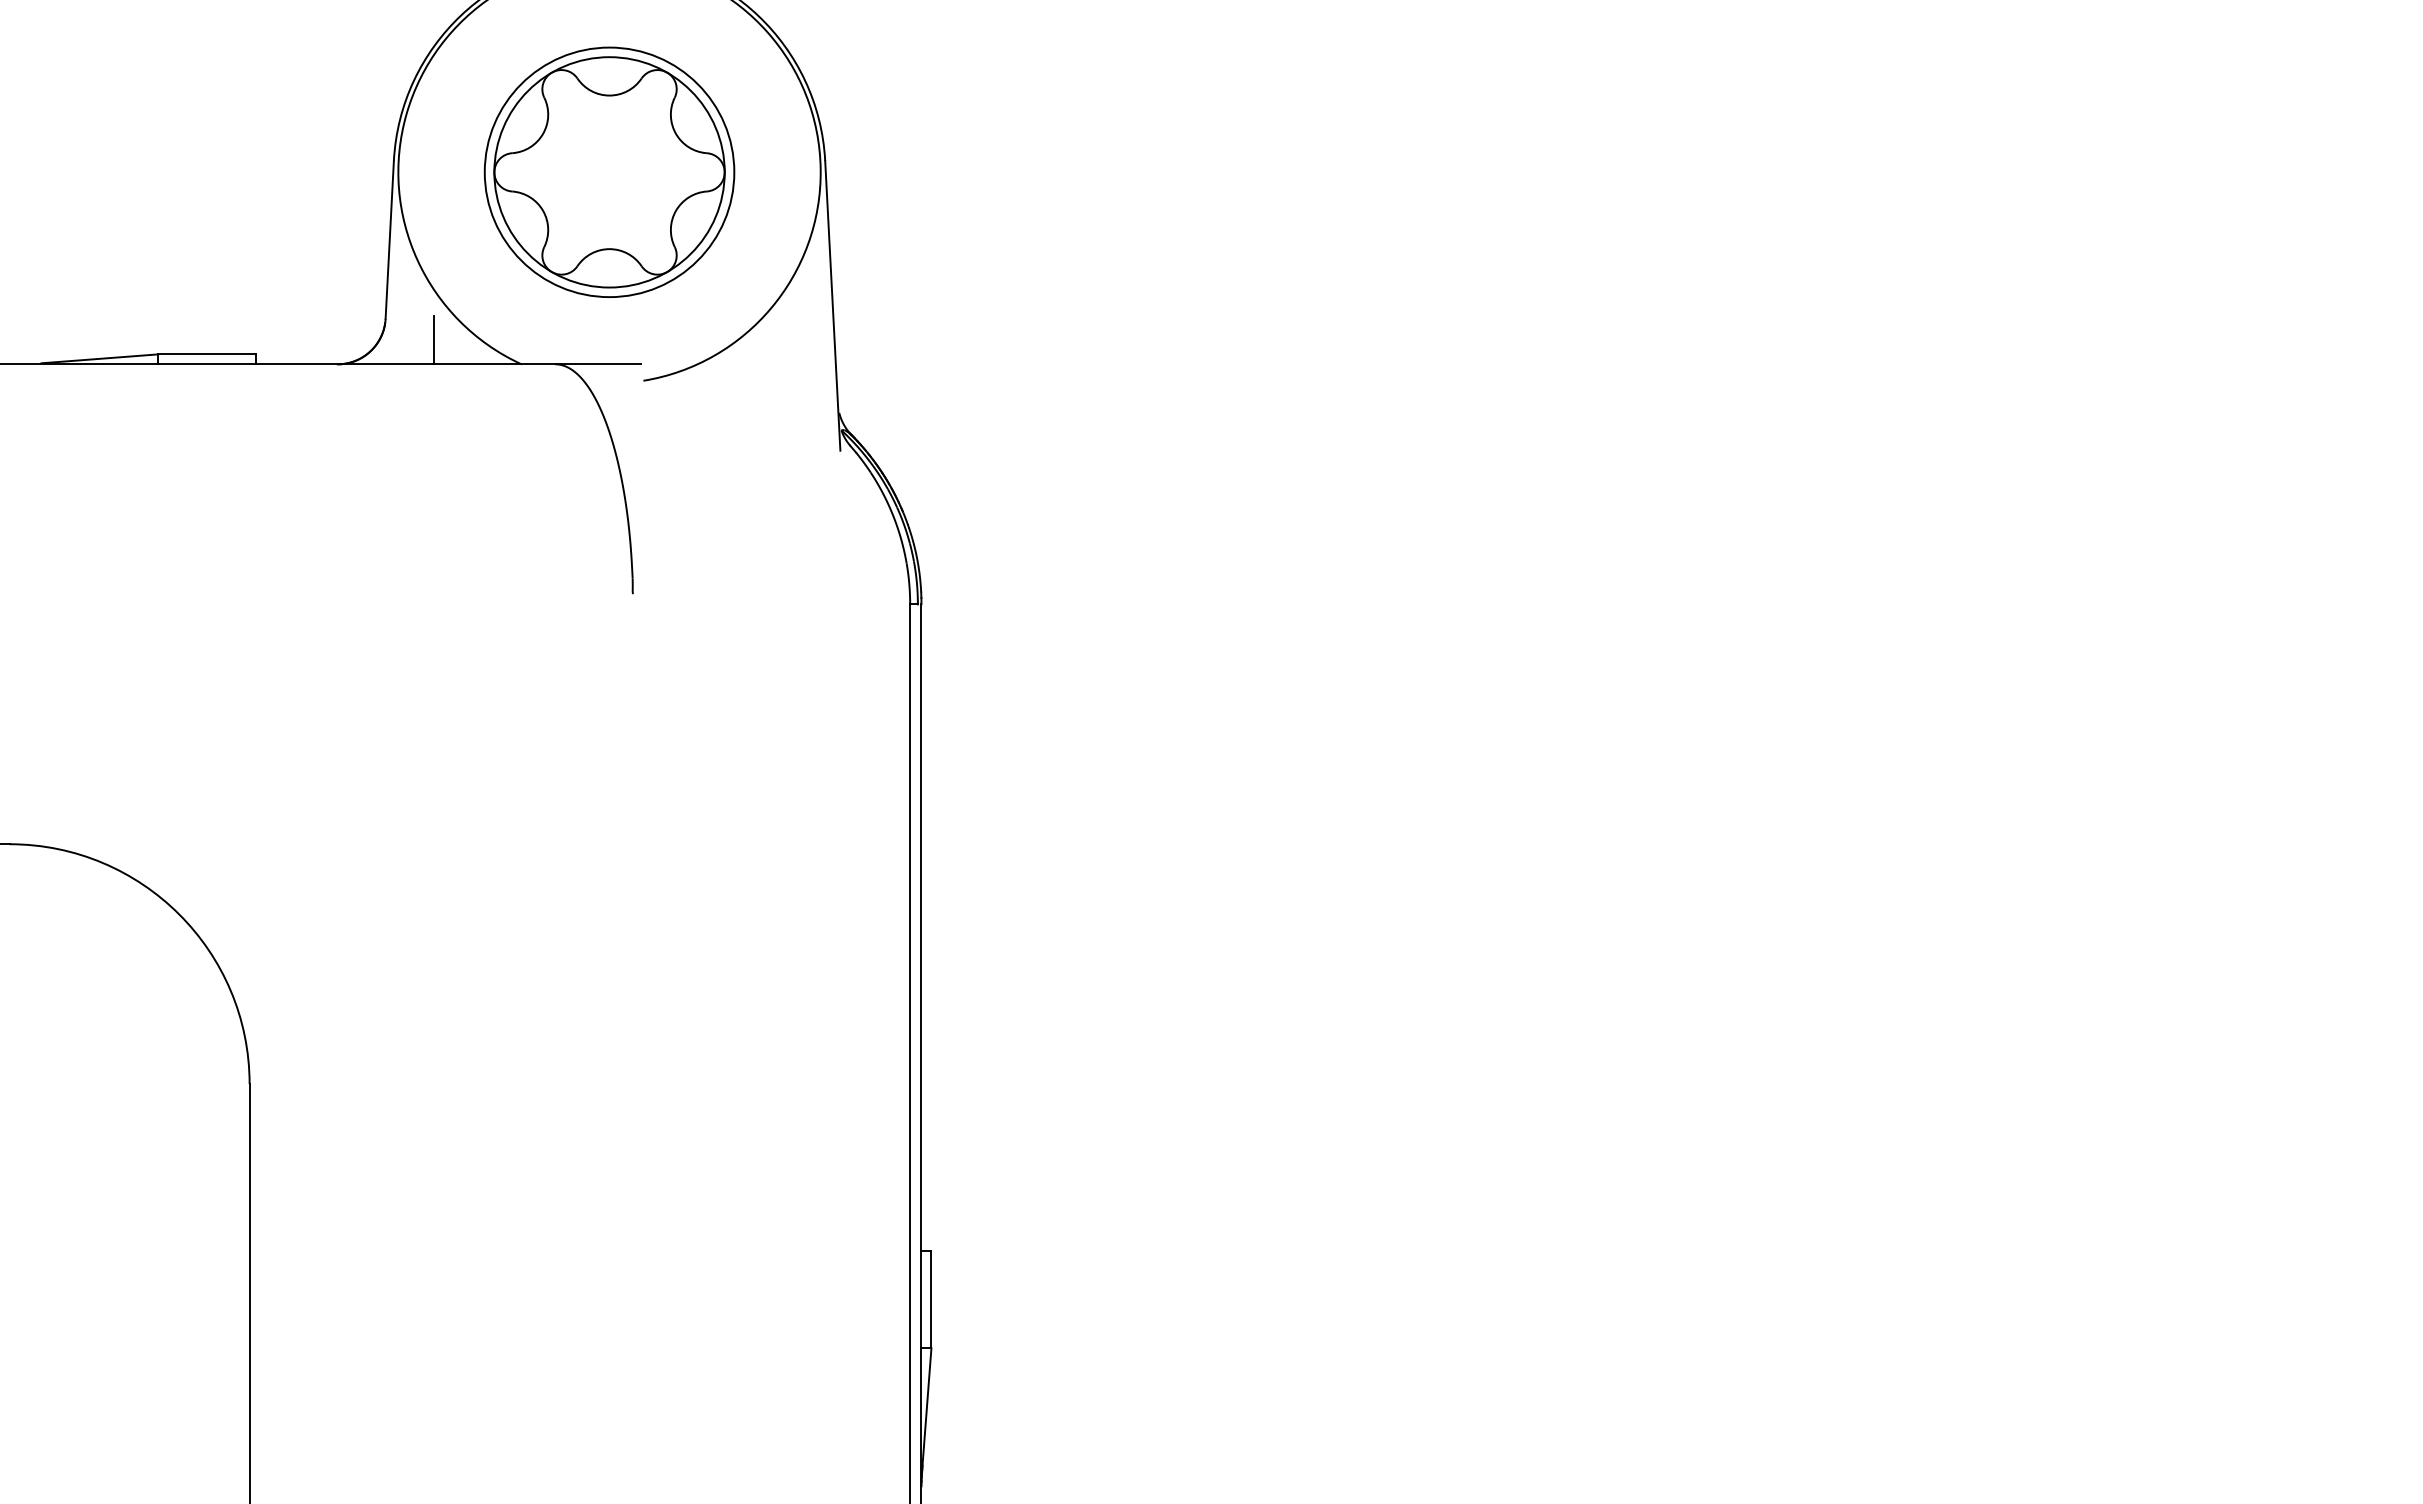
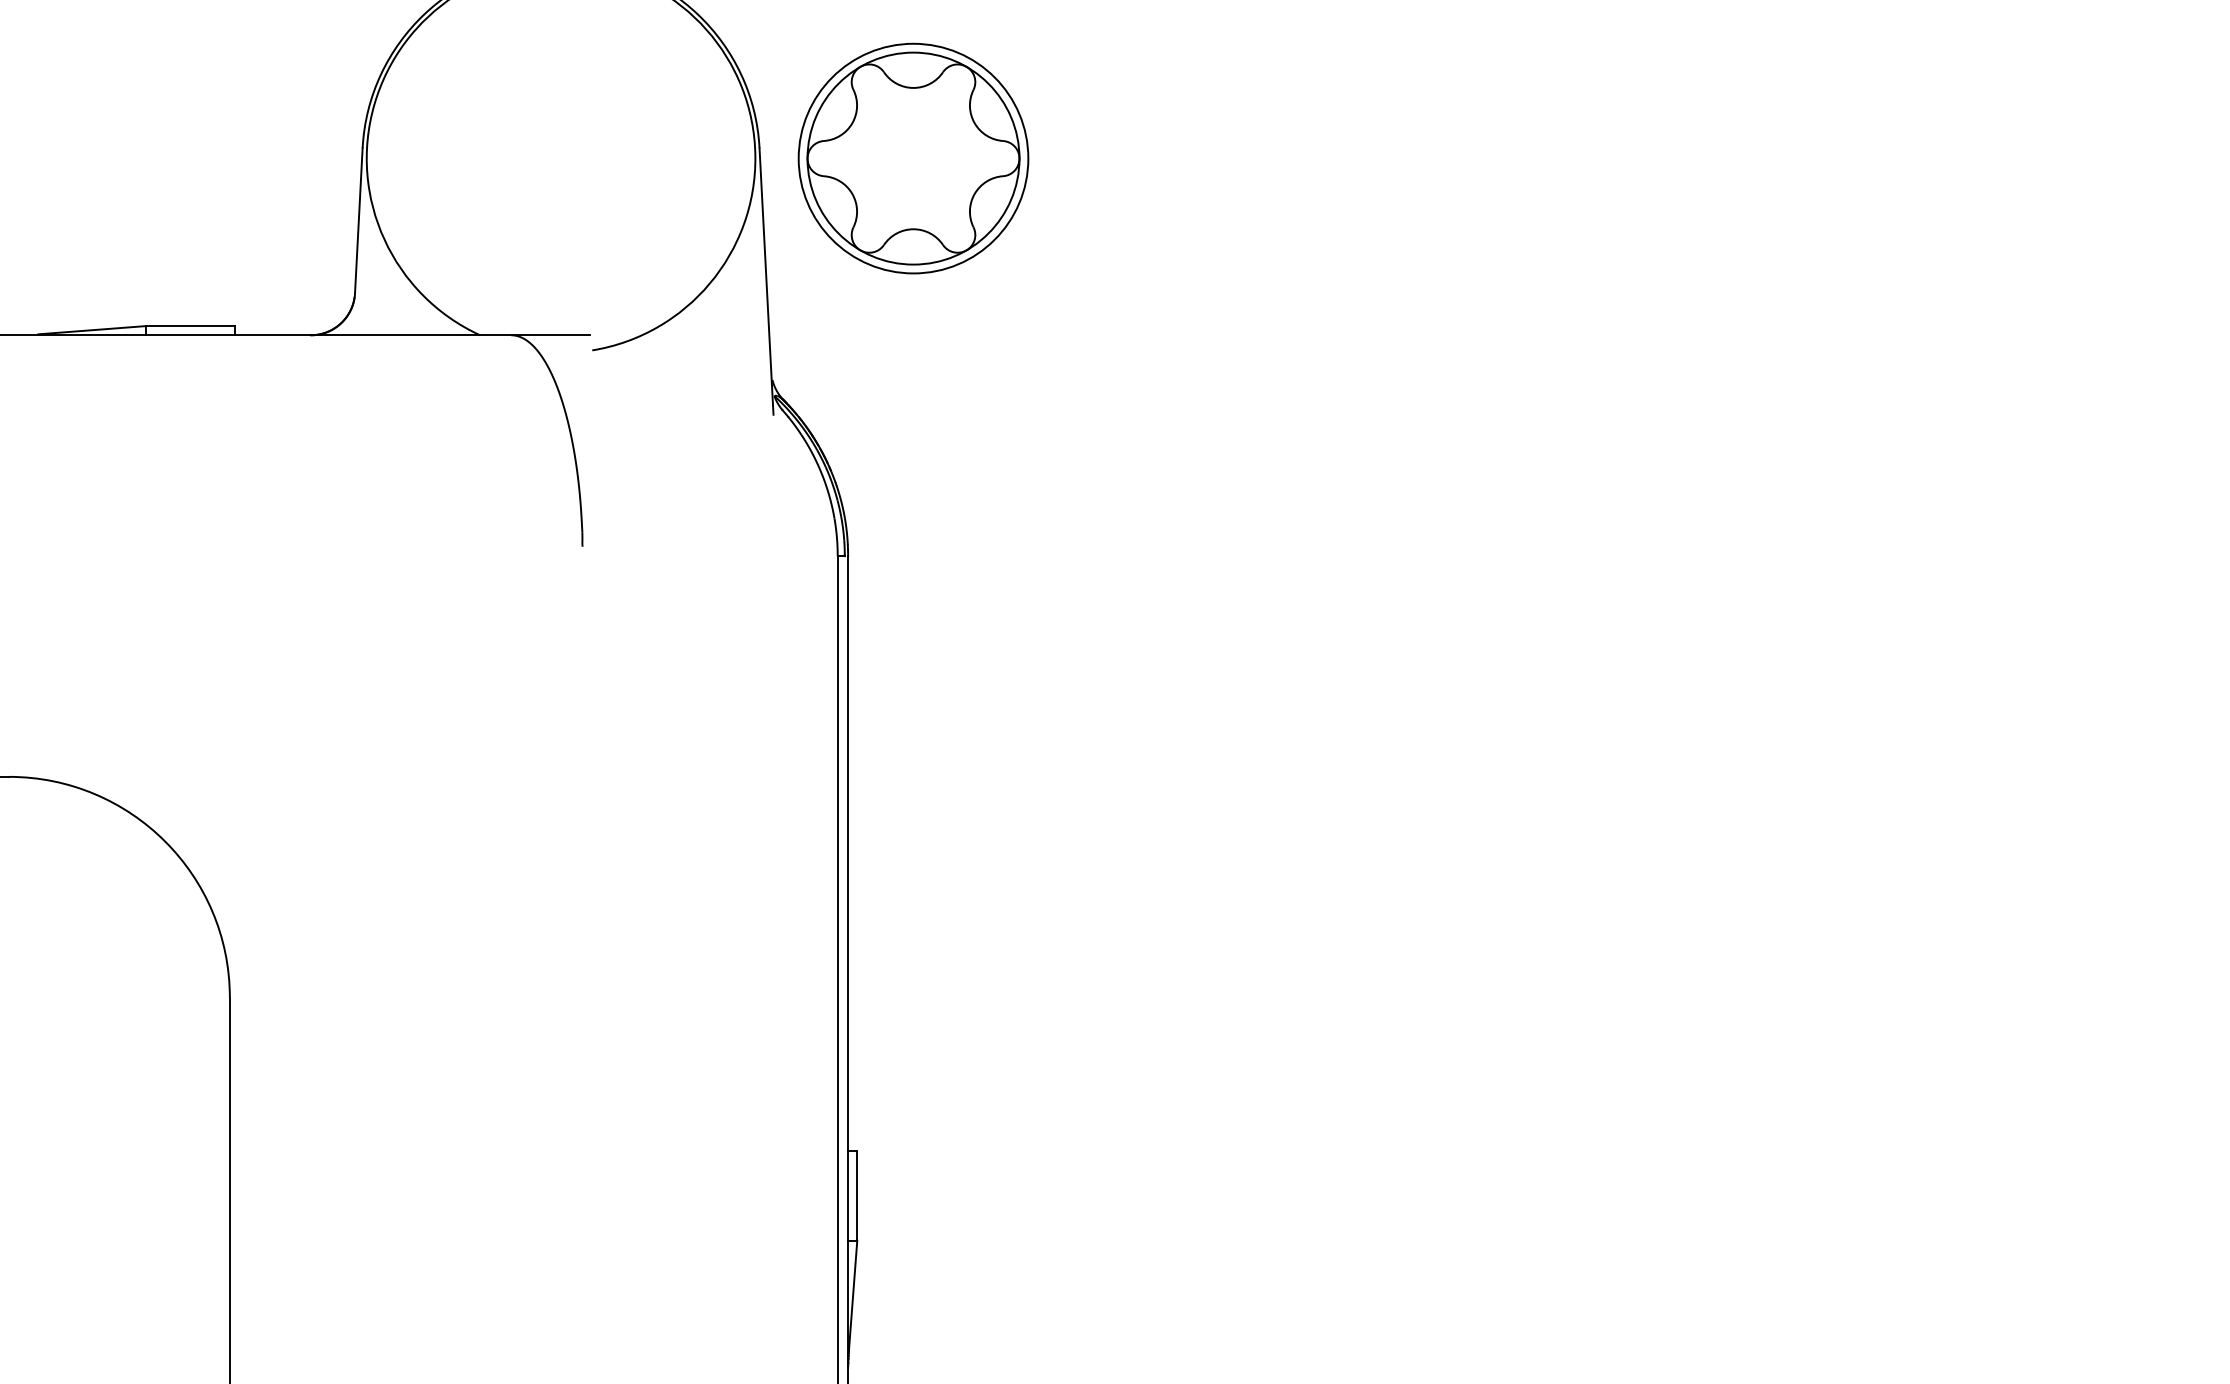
part: (609, 171) -> (913, 157), moved
line: (433, 340) -> (399, 313), removed

